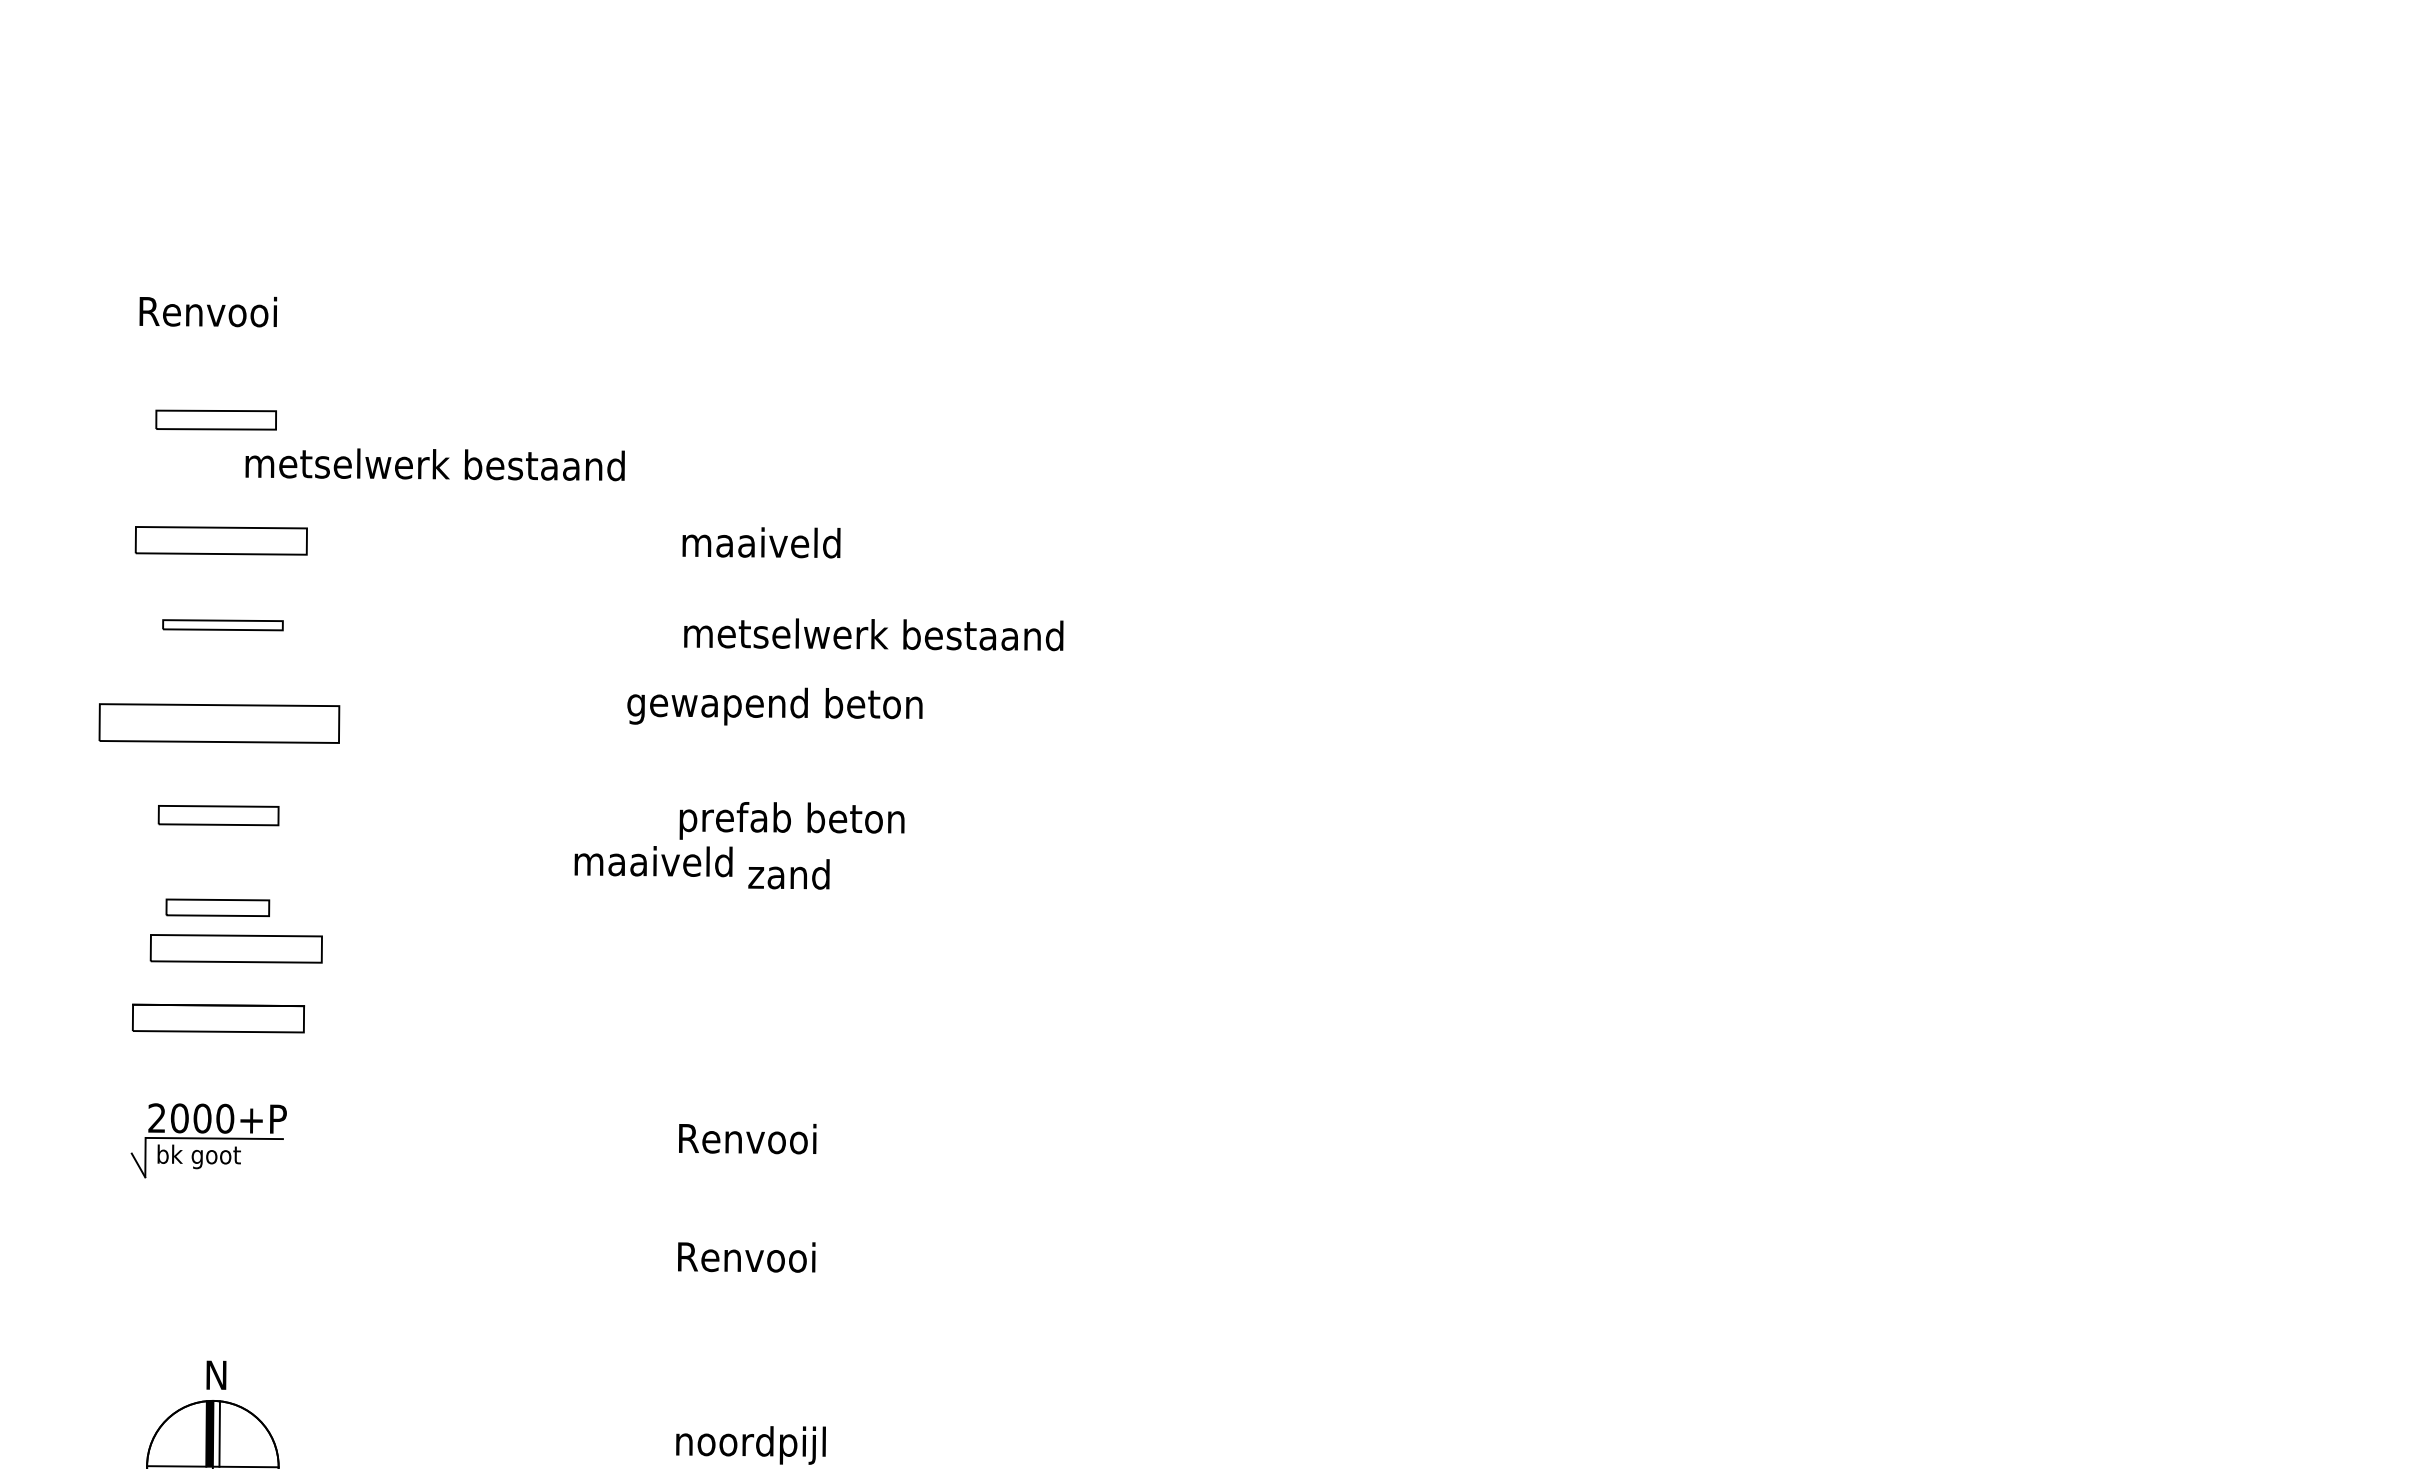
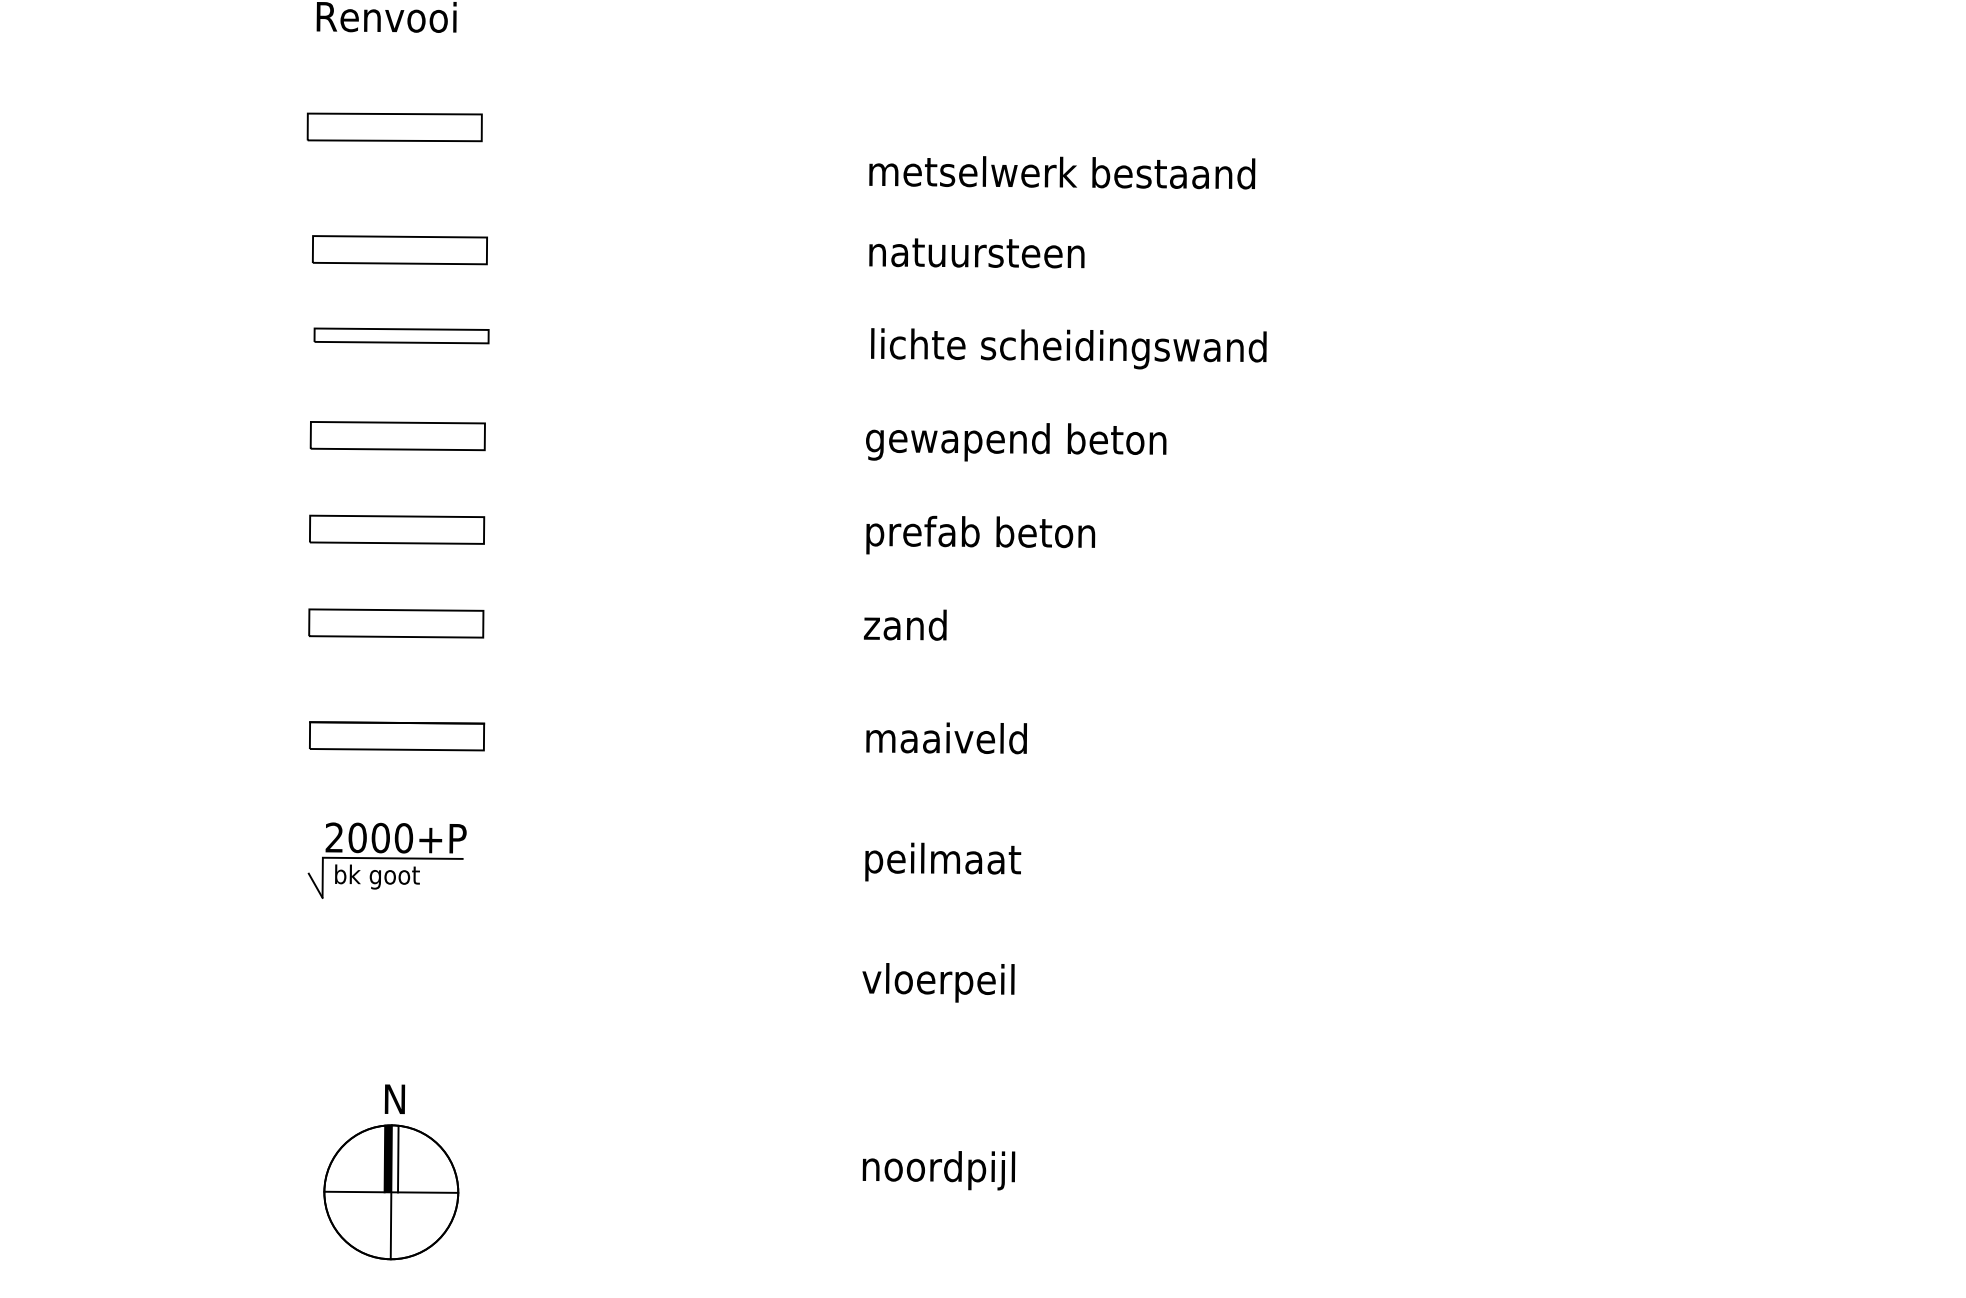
part: (215, 419) -> (393, 126), size x1.43
text: (434, 464) -> (1061, 172), moved
text: (793, 542) -> (982, 251), maaiveld -> natuursteen
part: (222, 625) -> (401, 336), size x1.43
text: (878, 637) -> (1068, 348), metselwerk bestaand -> lichte scheidingswand
text: (774, 706) -> (1015, 442), moved
part: (218, 723) -> (397, 436), size x0.71
part: (218, 815) -> (397, 529), size x1.43
text: (653, 861) -> (946, 738), moved
text: (788, 874) -> (904, 625), moved
part: (217, 907) -> (396, 623), size x1.67
part: (235, 948) -> (414, 664), removed
text: (754, 1142) -> (942, 862), Renvooi -> peilmaat
text: (750, 1260) -> (938, 982), Renvooi -> vloerpeil

